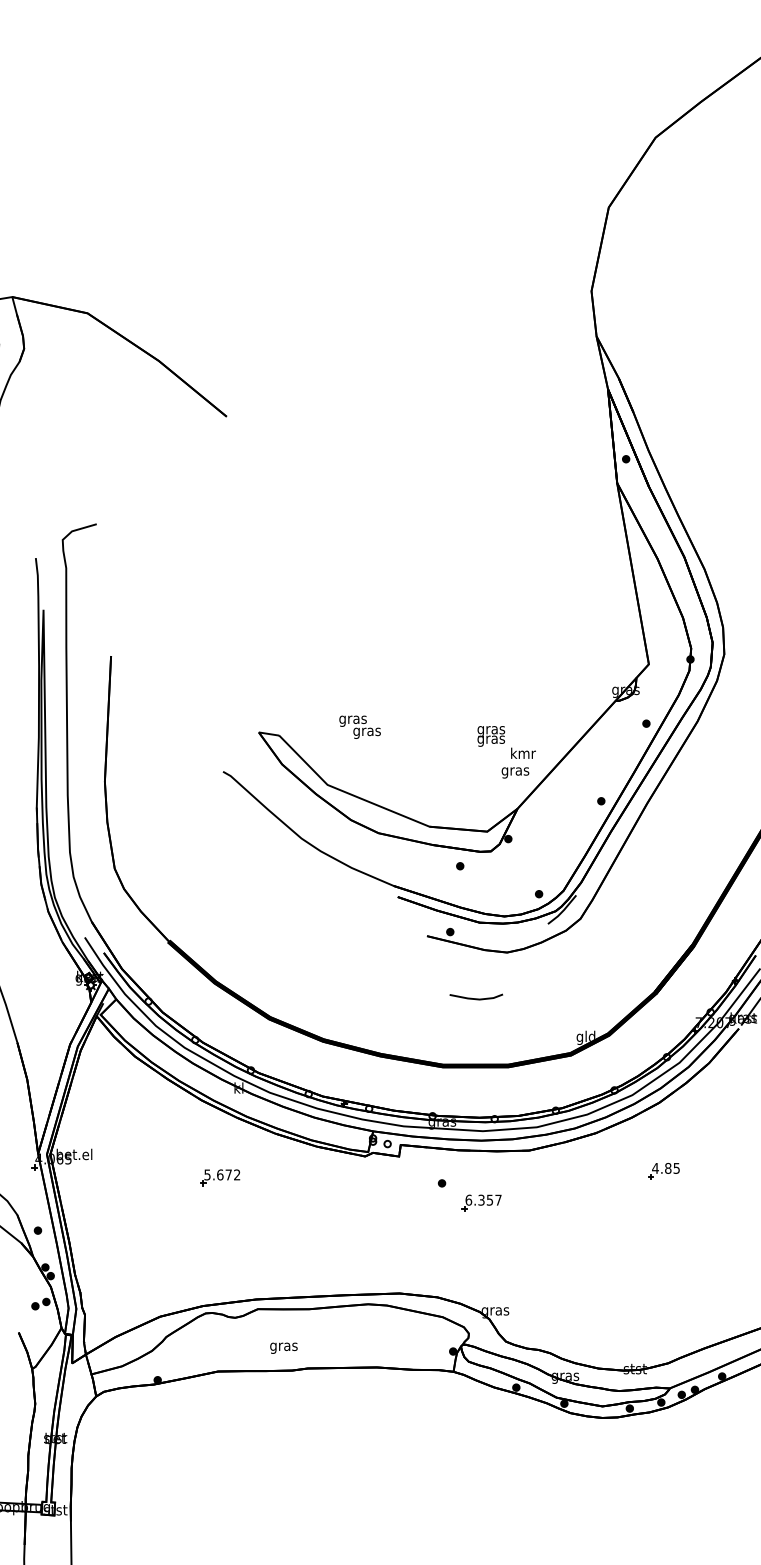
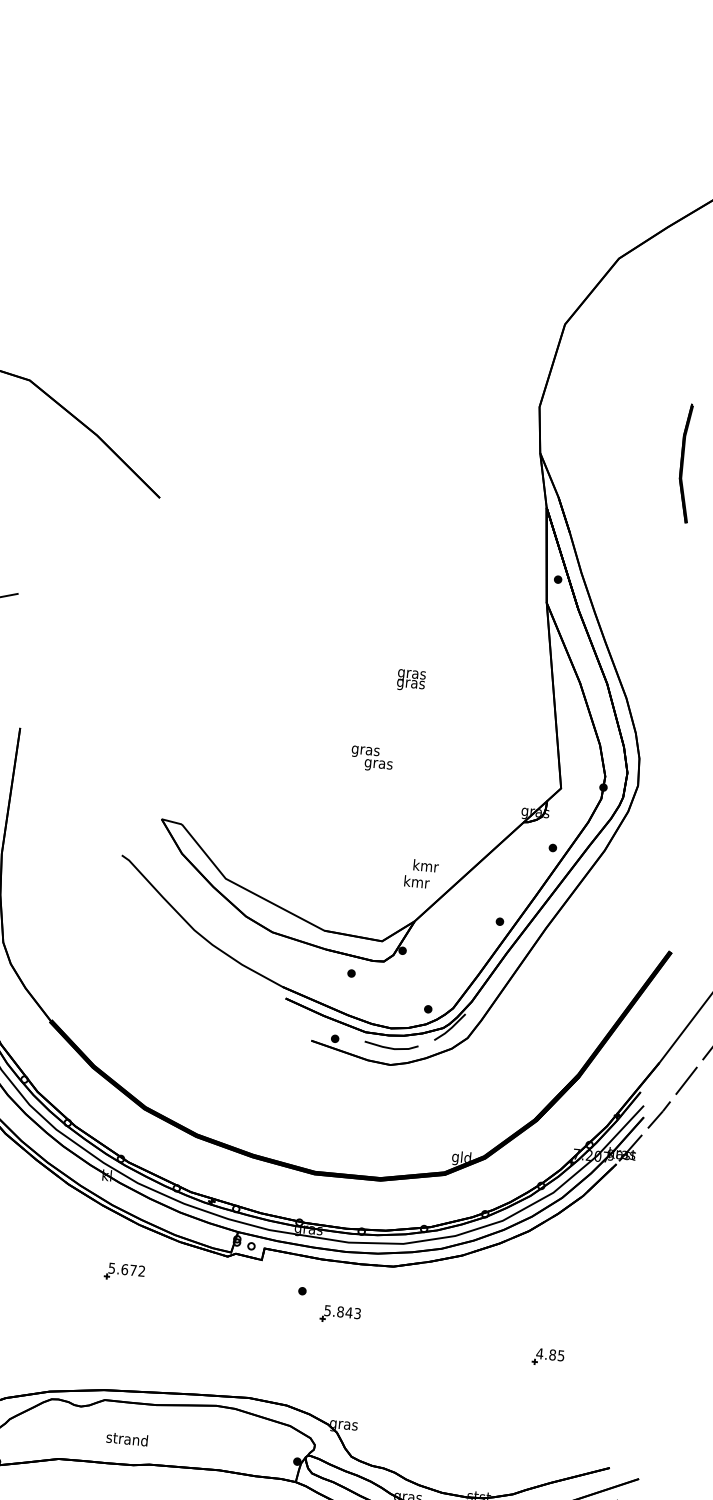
part: (741, 332) -> (686, 463), added
text: (359, 726) -> (371, 758), moved
text: (490, 736) -> (410, 680), moved
text: (515, 771) -> (416, 883), gras -> kmr
line: (476, 998) -> (391, 1047), moved
part: (663, 1171) -> (547, 1357), moved
part: (220, 1177) -> (124, 1272), moved
text: (483, 1199) -> (342, 1311), 6.357 -> 5.843
text: (283, 1346) -> (126, 1440), gras -> strand

